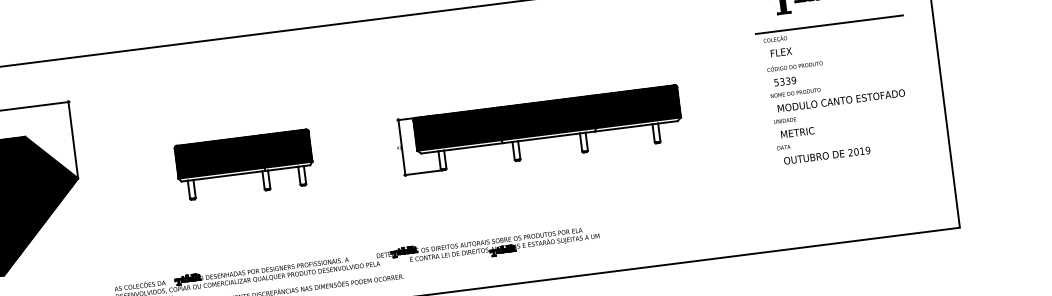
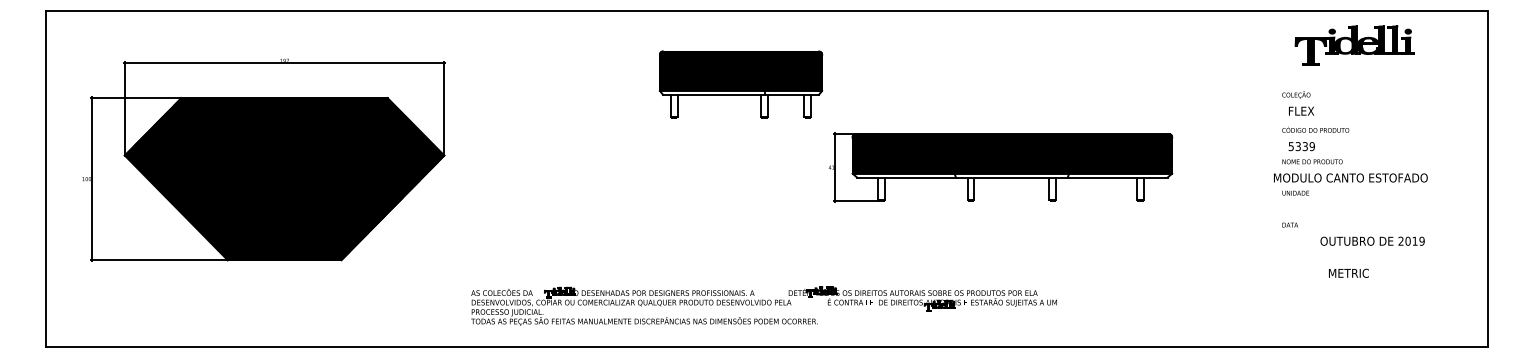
line: (829, 24) -> (1363, 85), removed
text: (841, 100) -> (1350, 177), moved
text: (797, 131) -> (1348, 272), moved
text: (826, 155) -> (1372, 240), moved
part: (244, 164) -> (740, 84), moved

